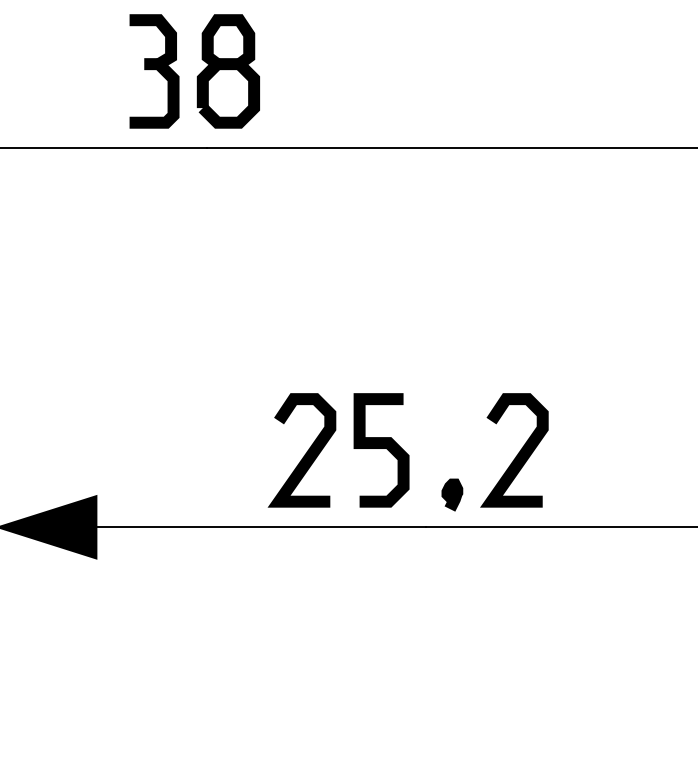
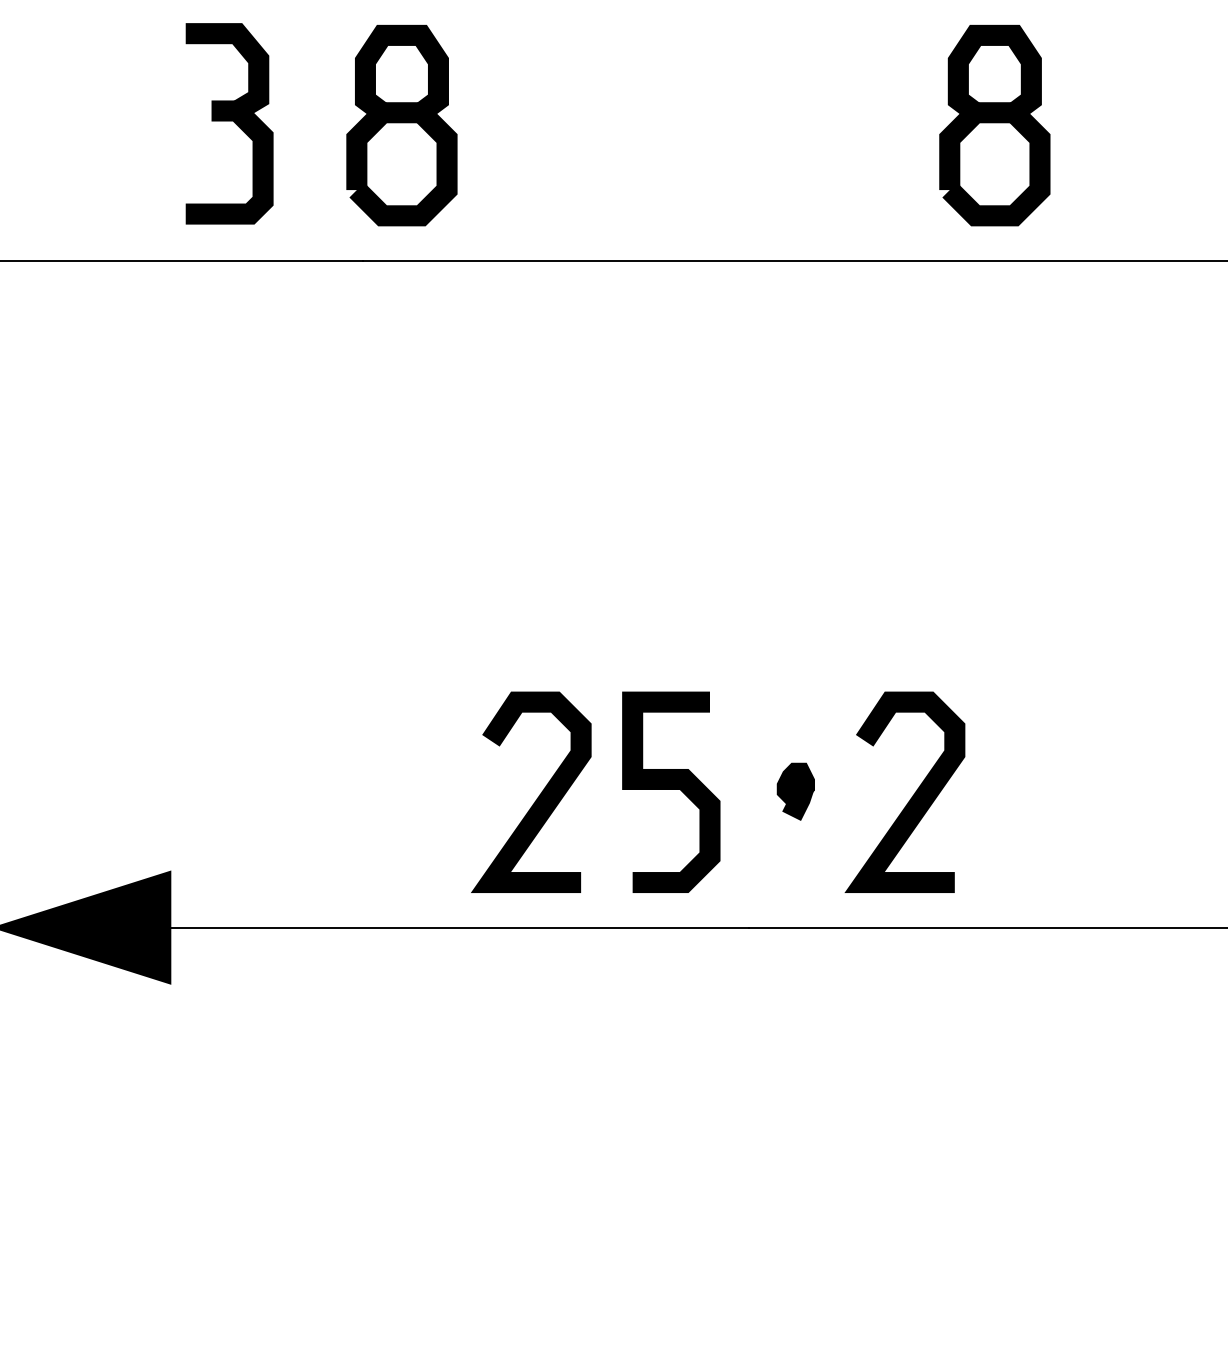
part: (154, 71) -> (229, 123), moved
part: (564, 71) -> (993, 125), added
part: (452, 494) -> (796, 790), moved

